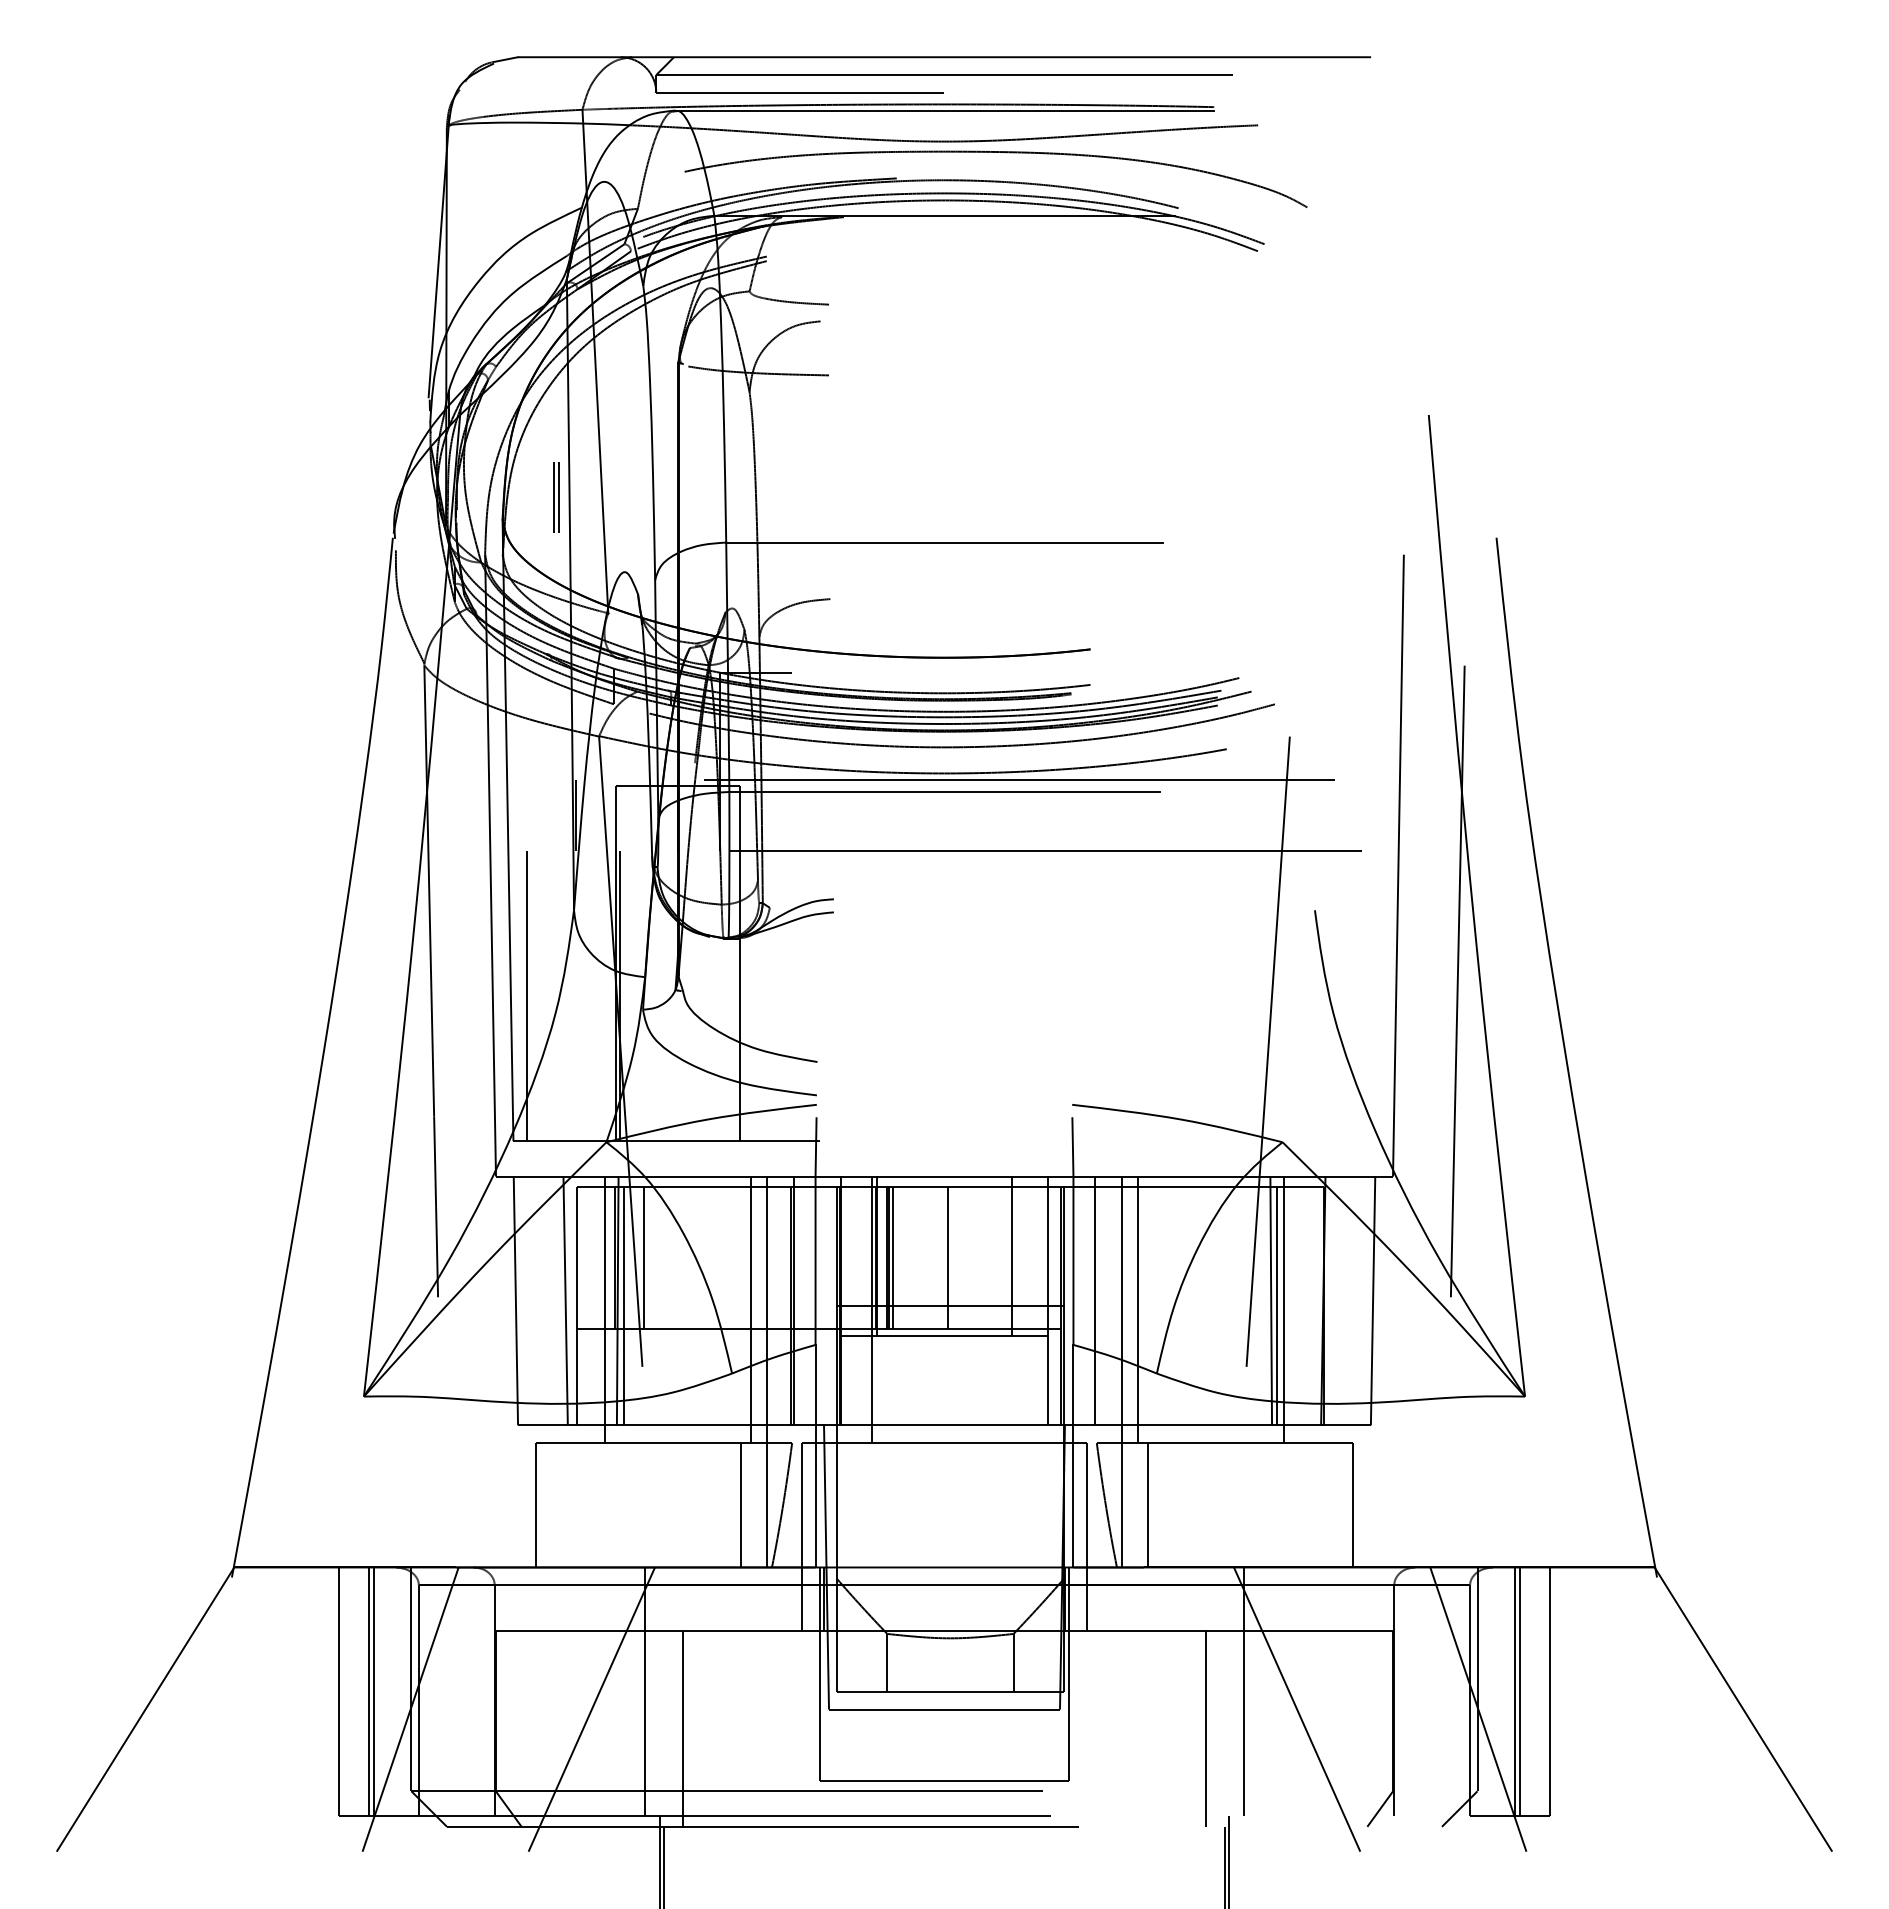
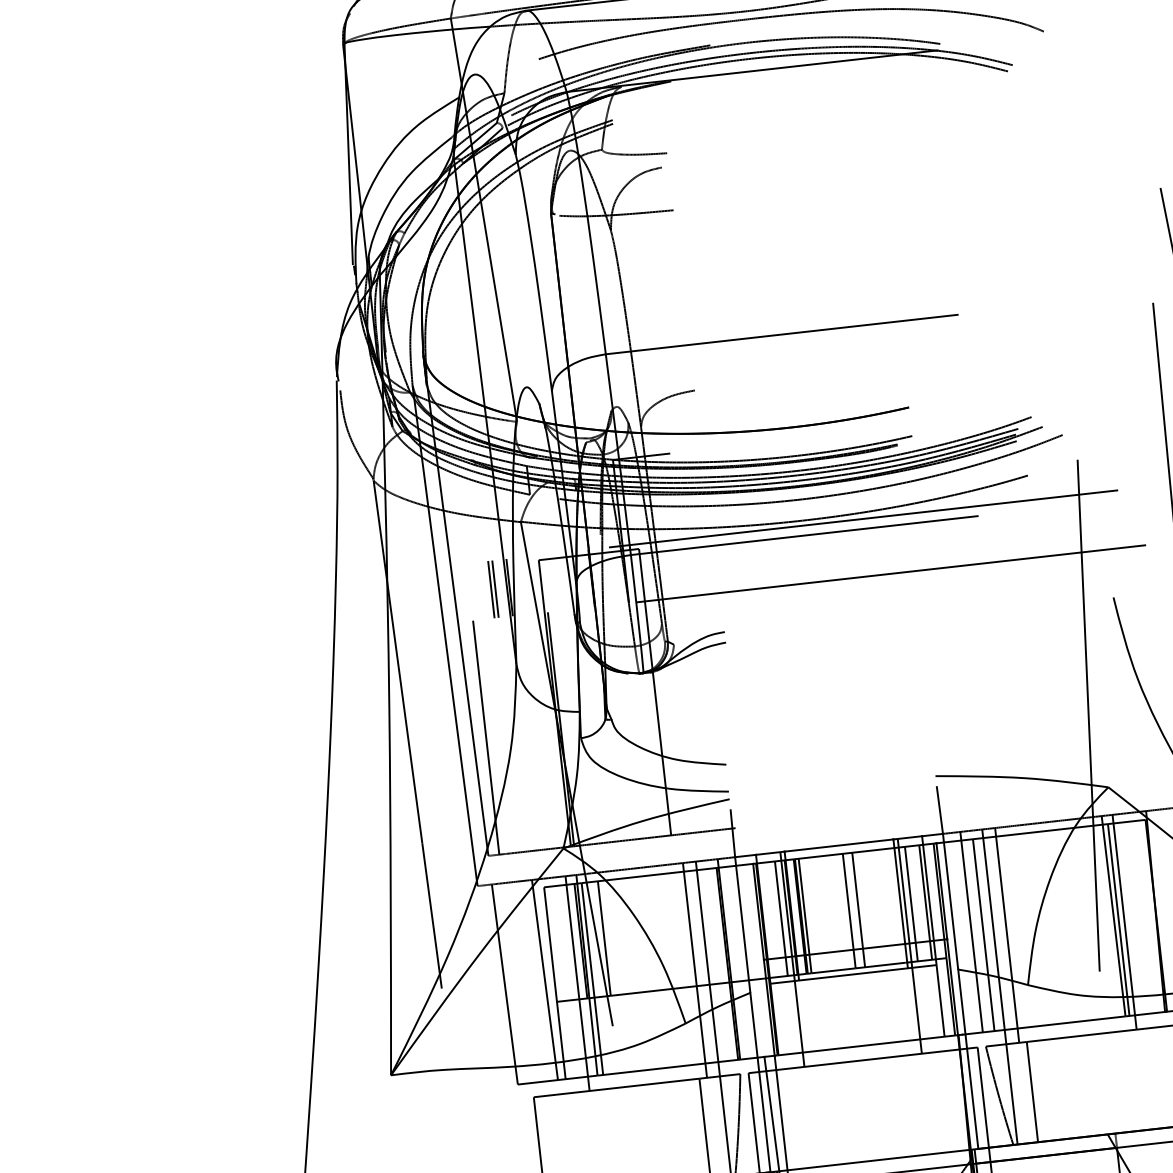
part: (556, 497) -> (493, 589), moved
line: (863, 1258) -> (781, 918), added
line: (959, 1258) -> (858, 910), added
line: (1025, 1258) -> (911, 904), added
line: (1042, 1258) -> (925, 902), added
line: (1109, 1306) -> (983, 935), added
line: (1017, 1309) -> (909, 946), added

